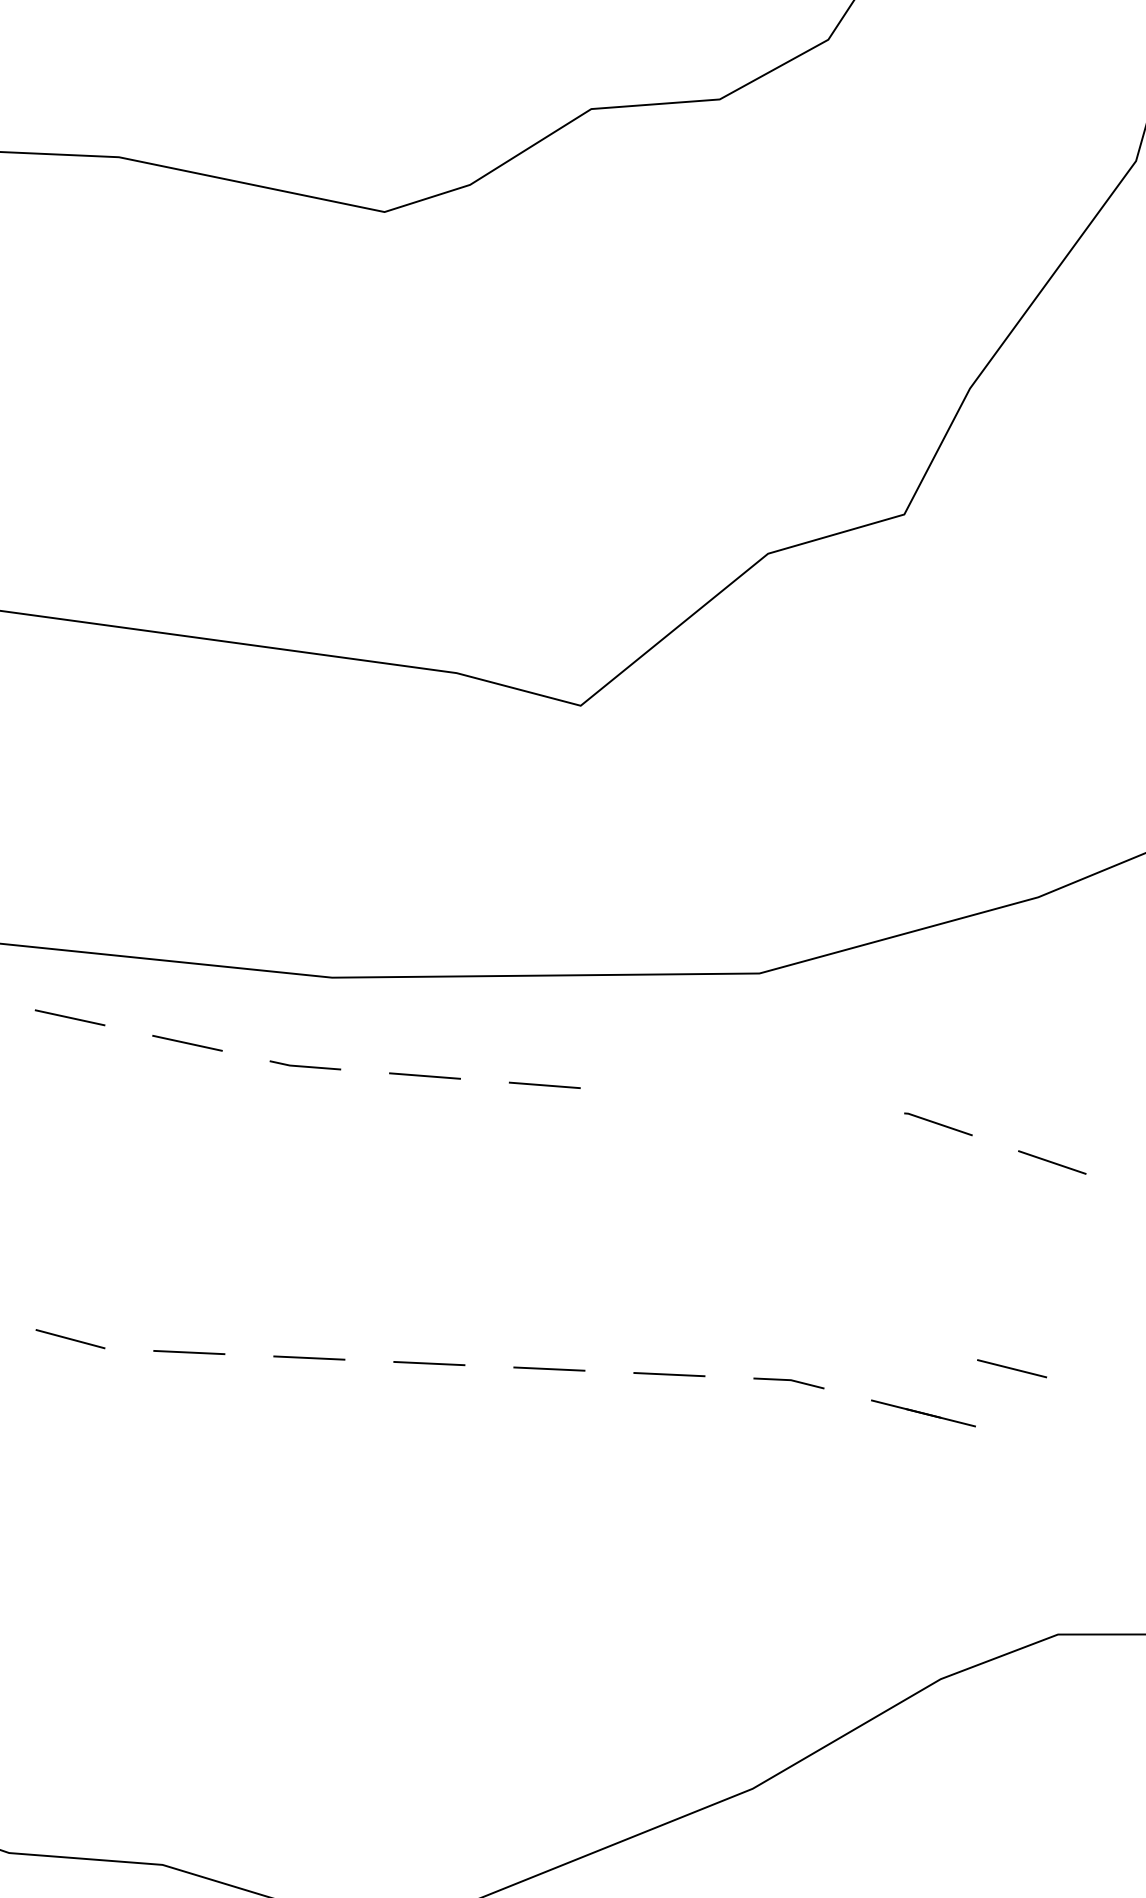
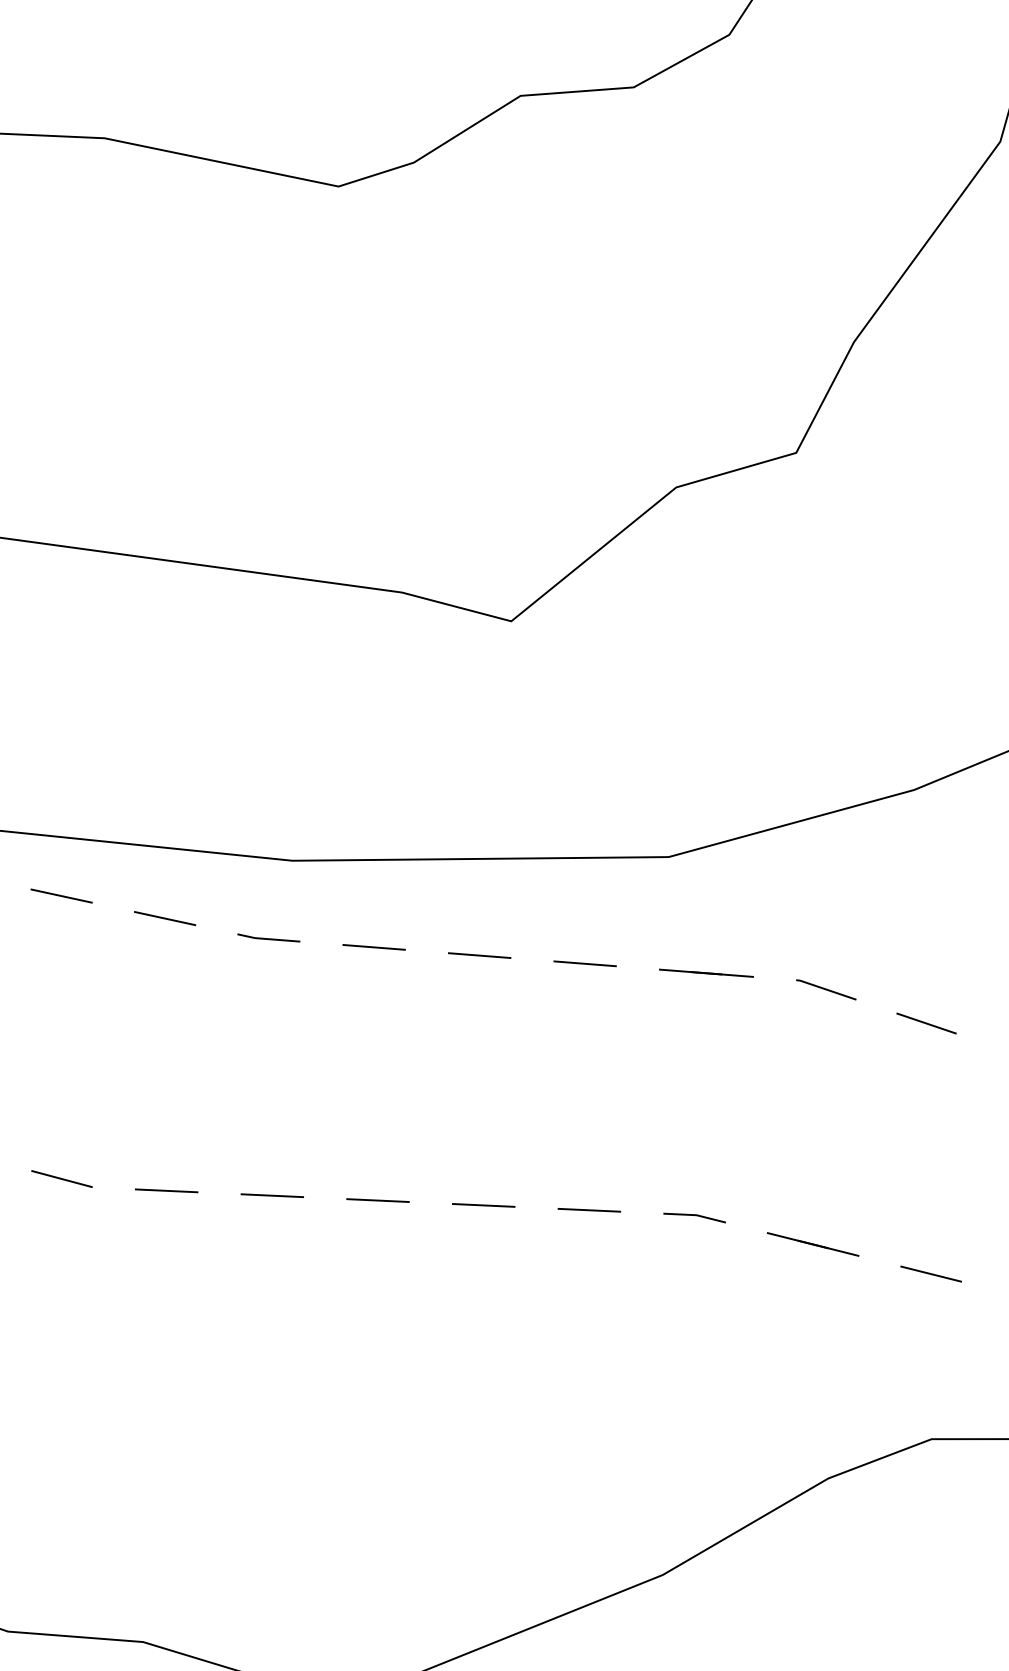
line: (663, 1094) -> (584, 963), added
line: (802, 1104) -> (706, 972), added
line: (1011, 1368) -> (930, 1273), moved

